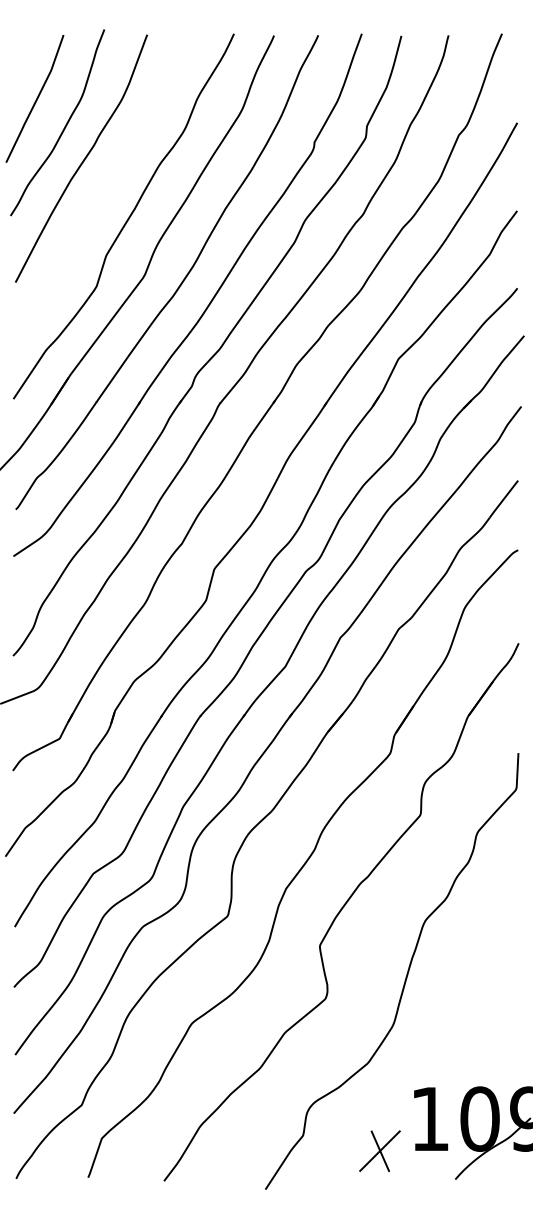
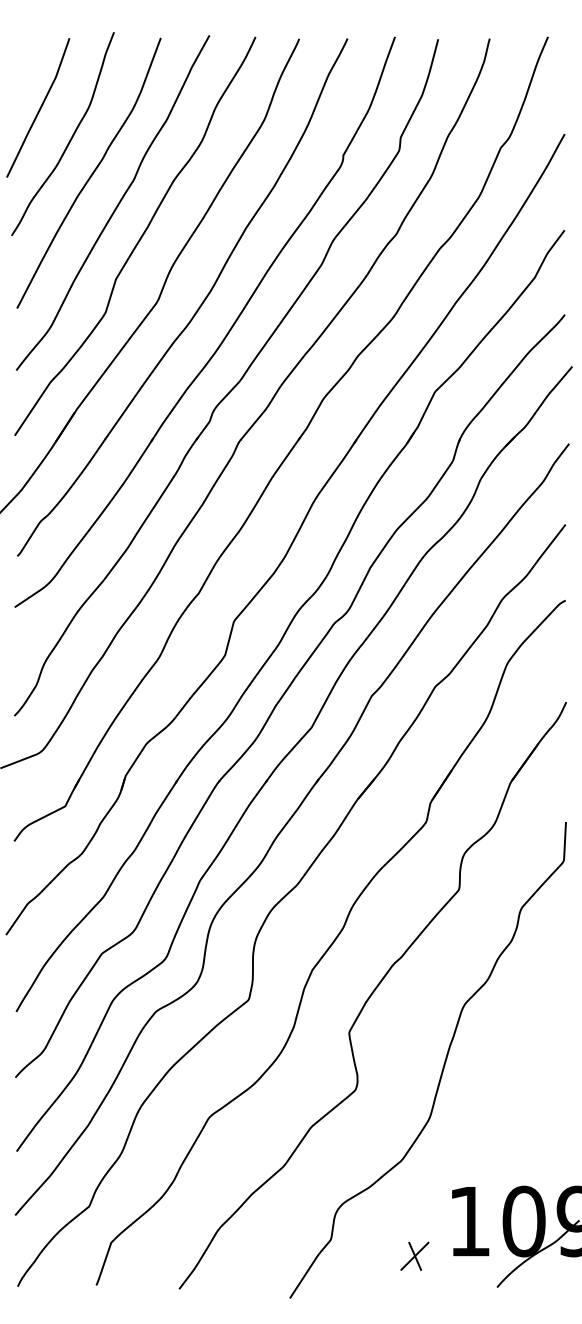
curve: (106, 188) -> (116, 205), added
part: (379, 1150) -> (414, 1255), size x0.62

